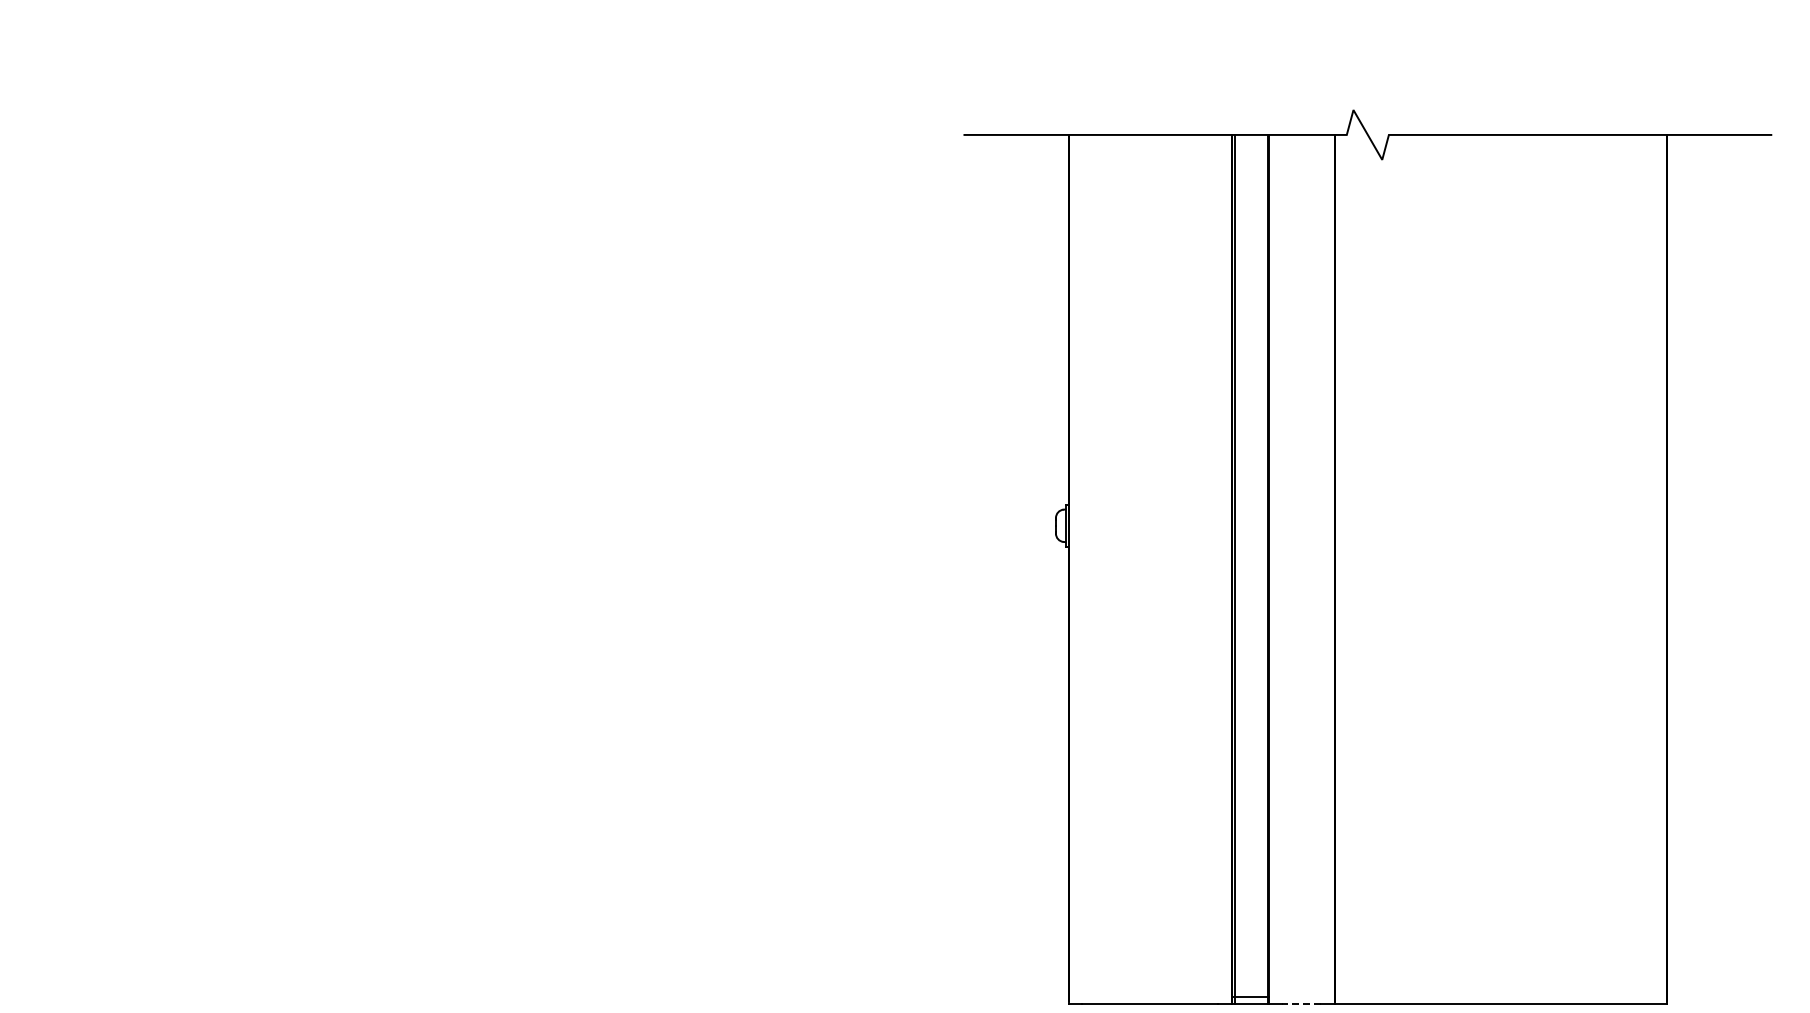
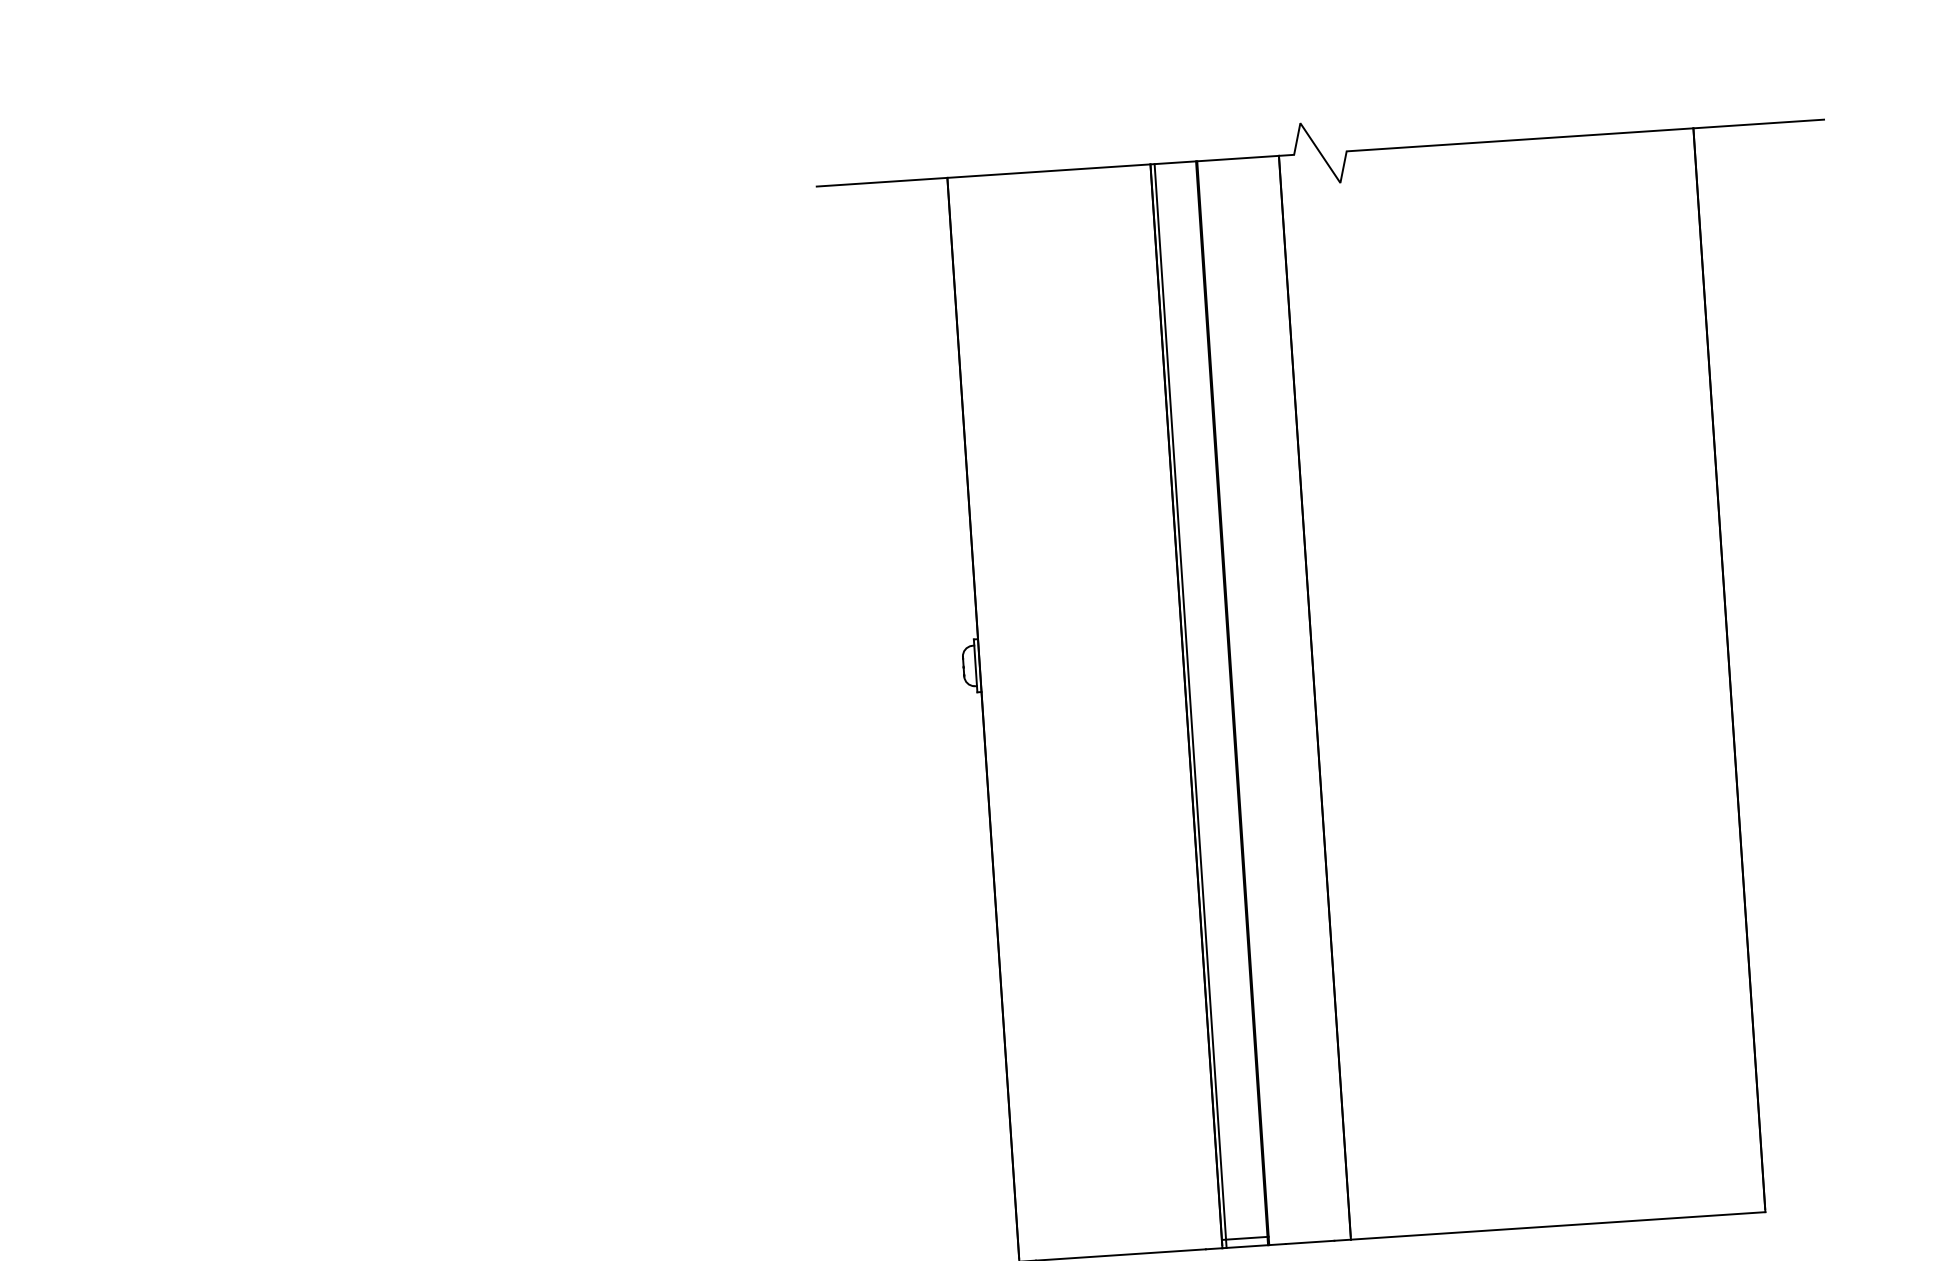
line: (1301, 1003) -> (1309, 1242), dashed -> solid

